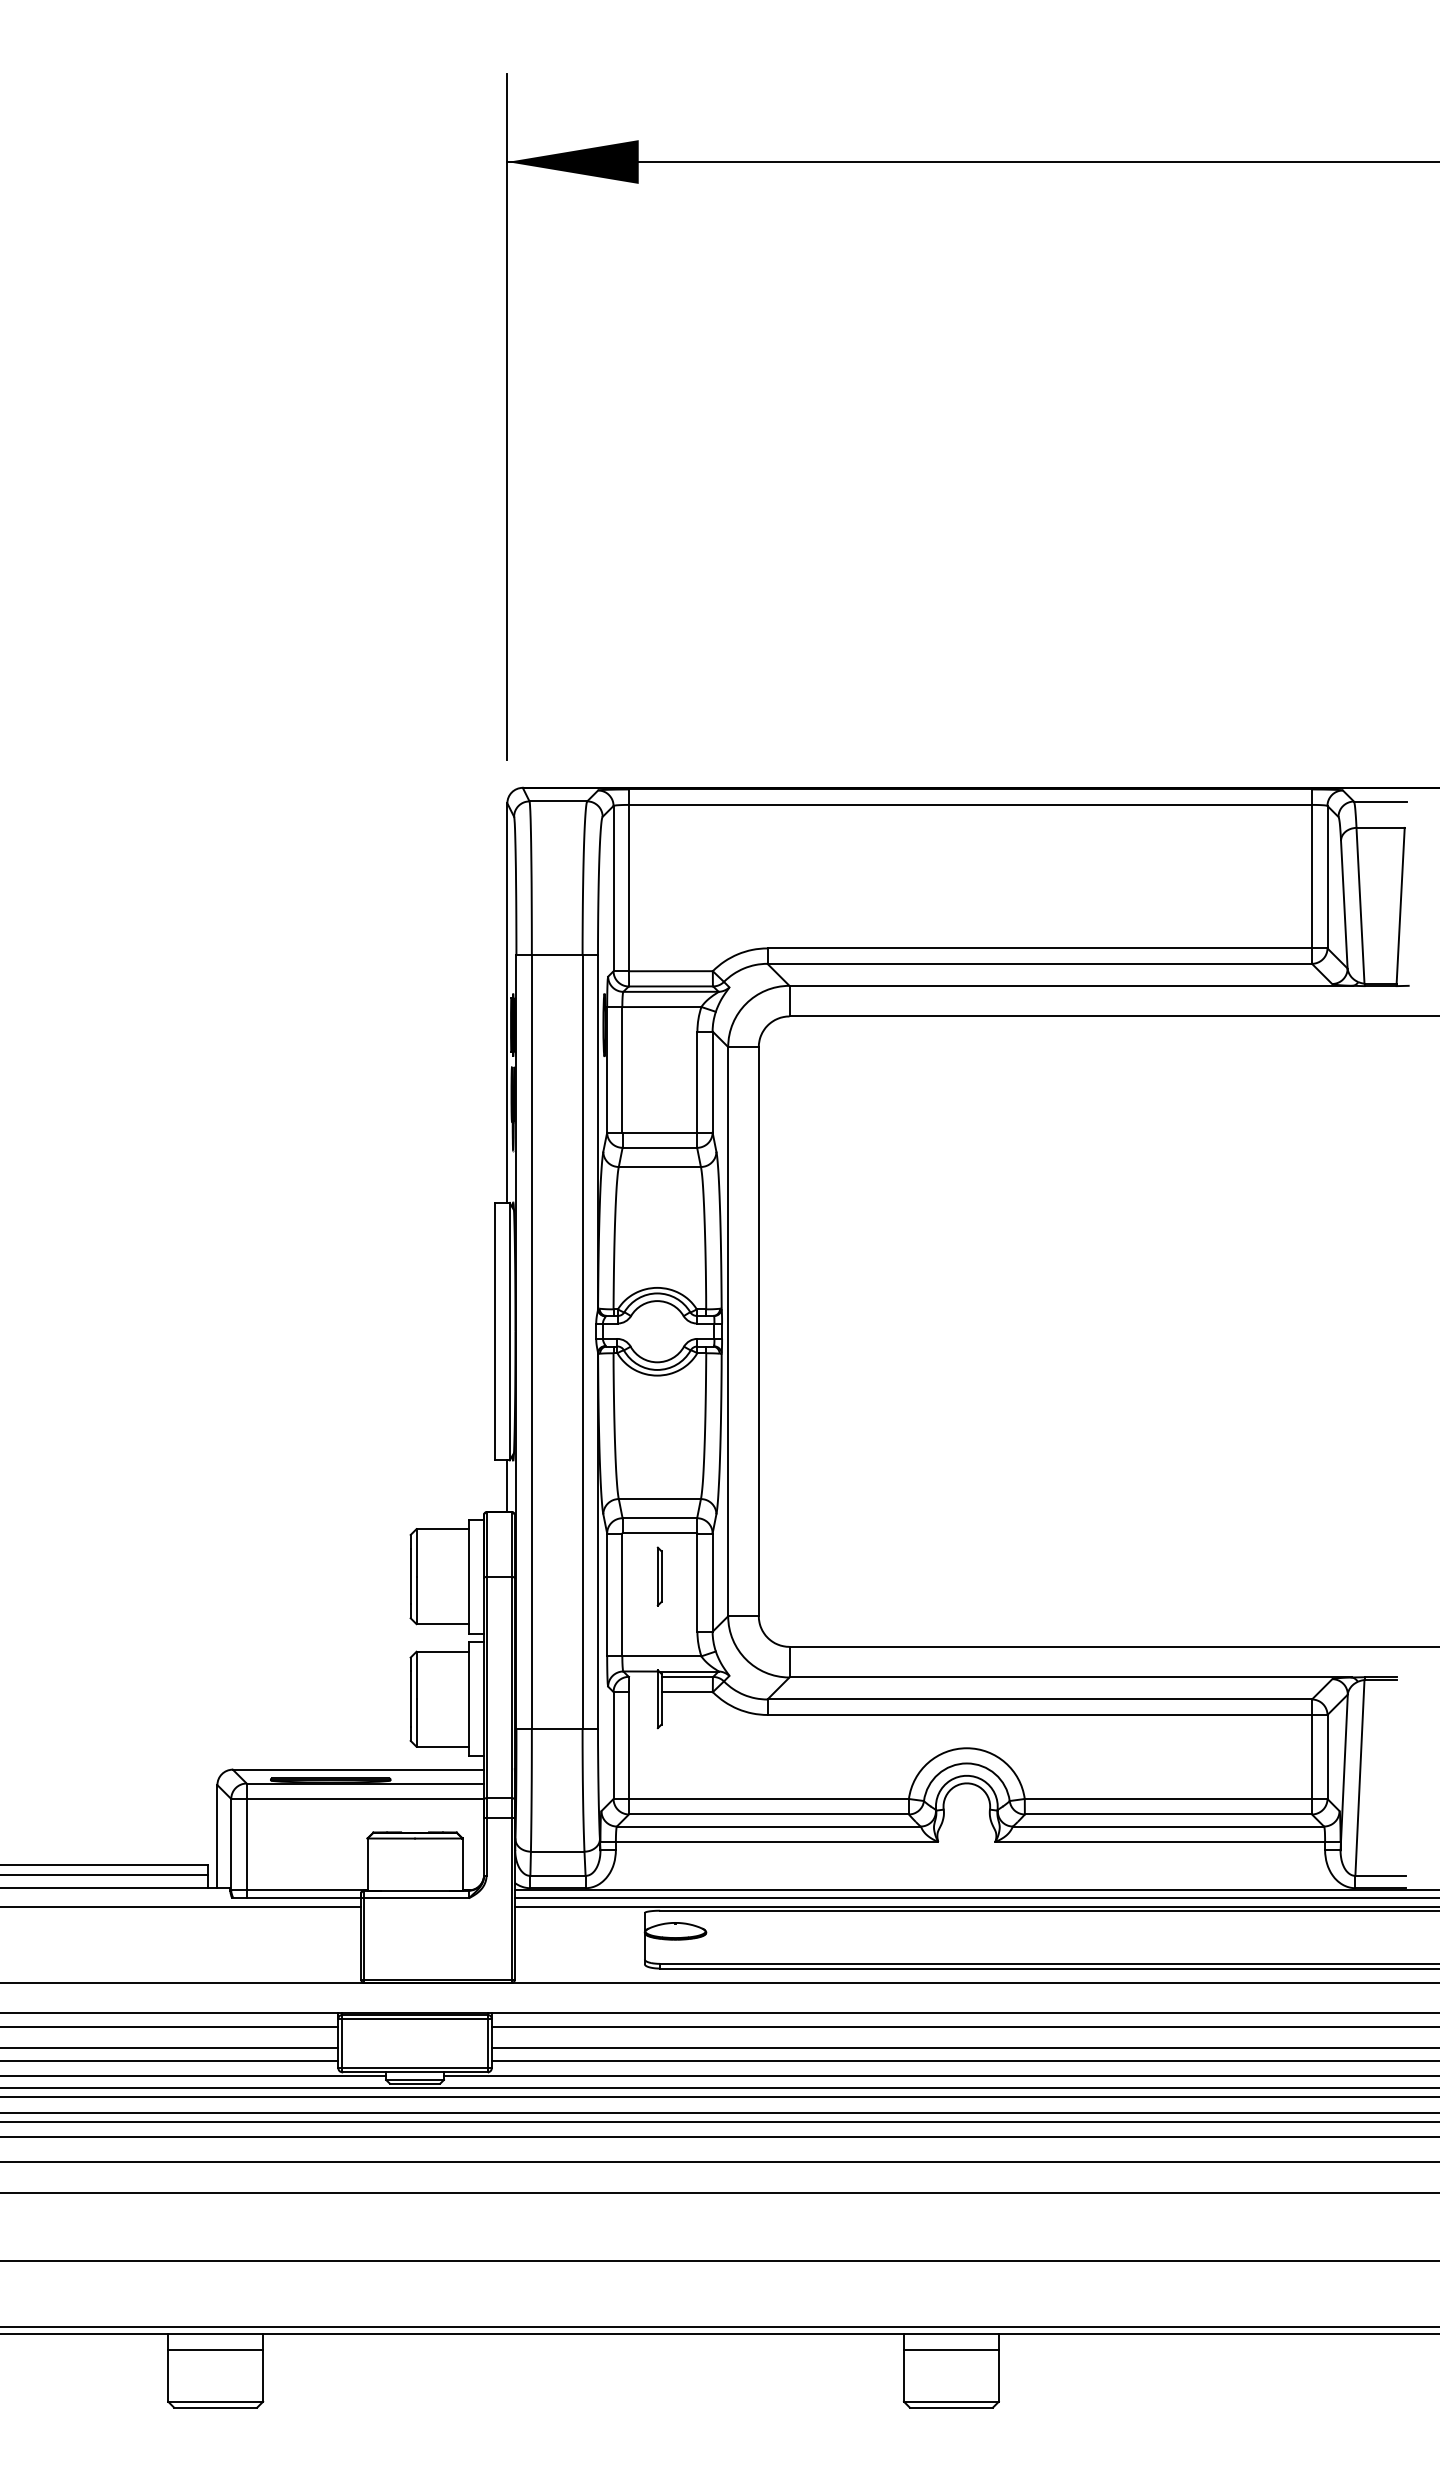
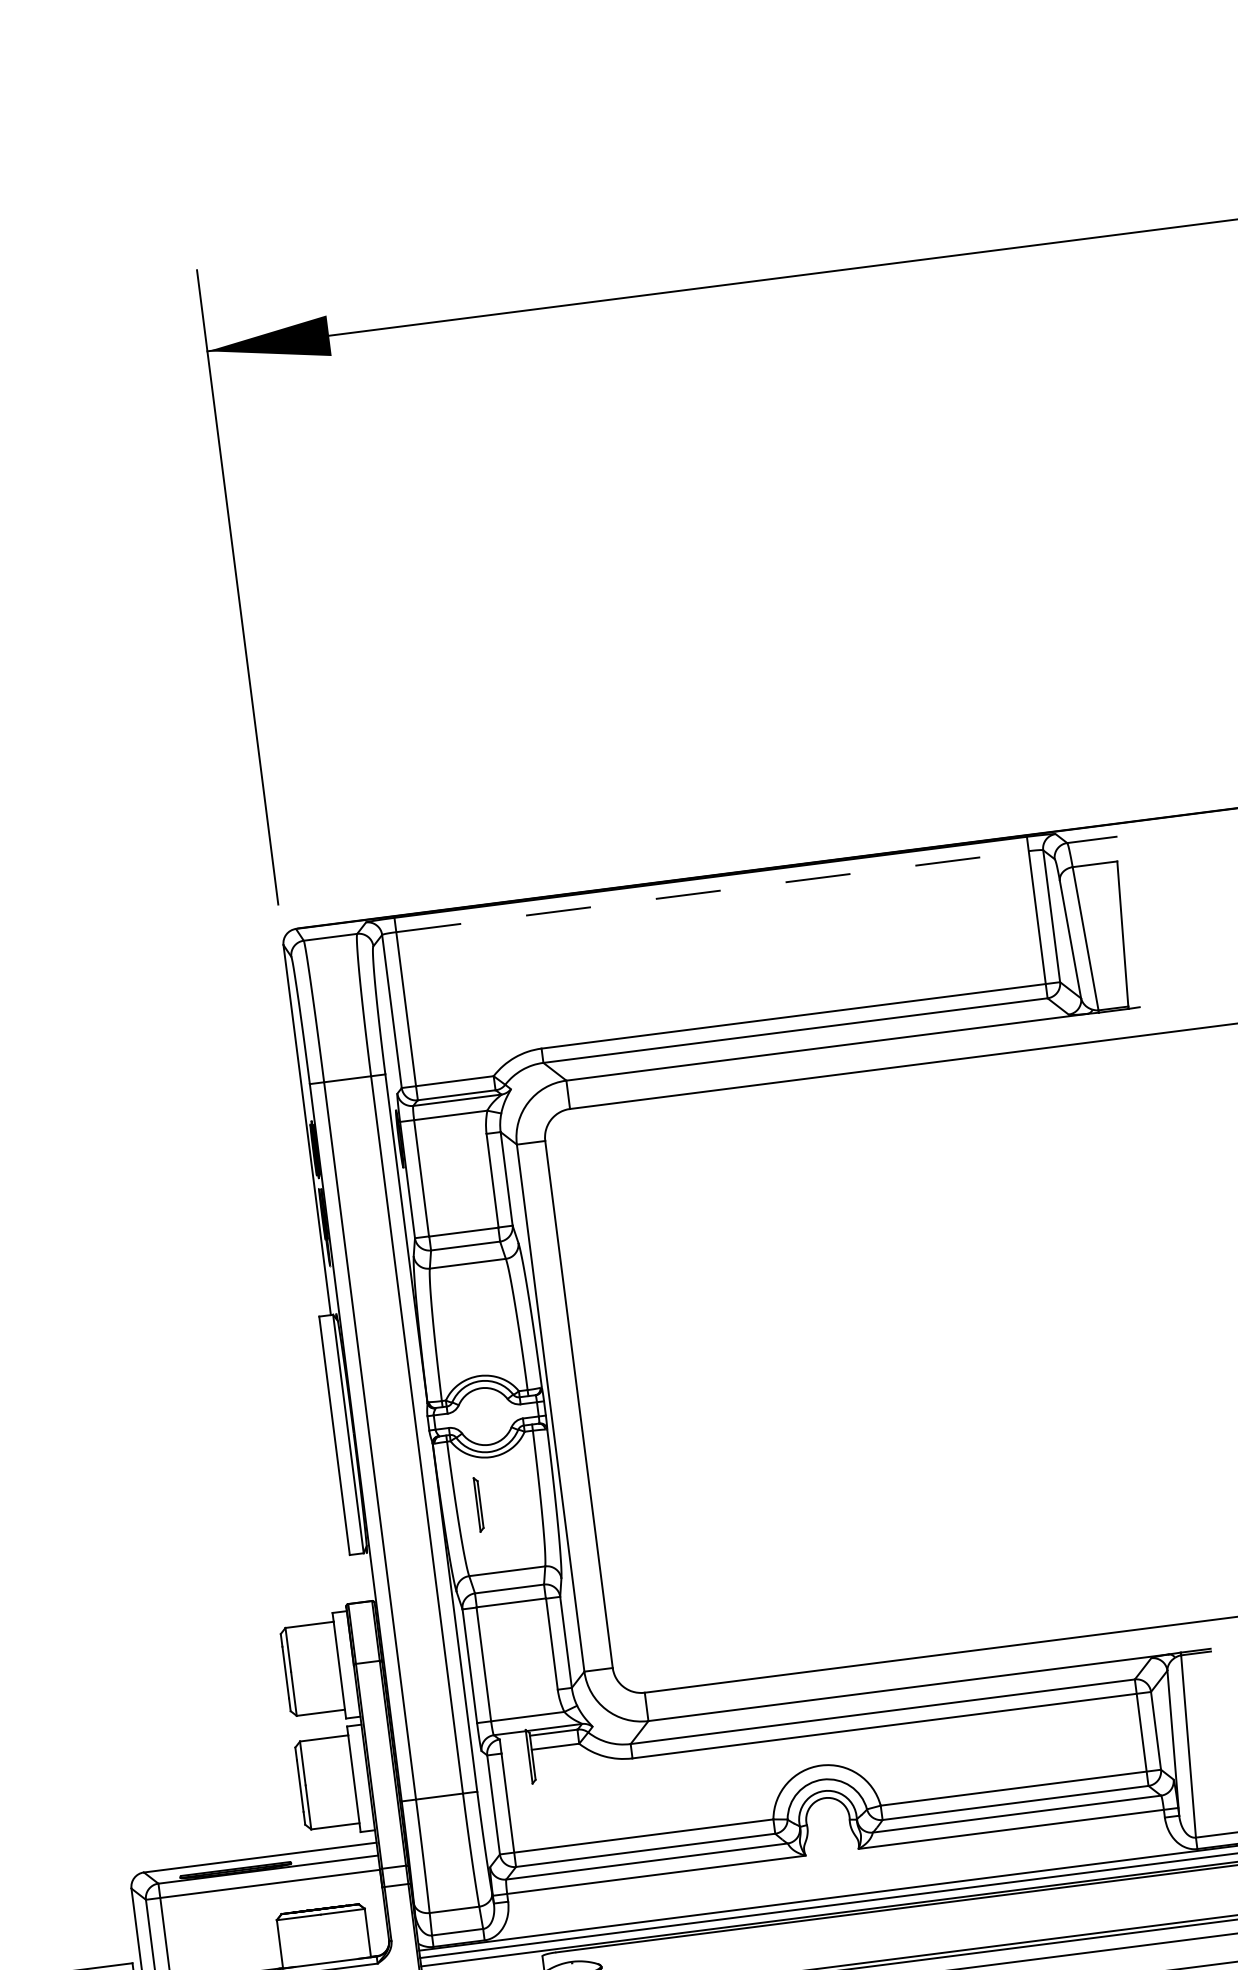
line: (970, 804) -> (712, 891), solid -> dashed
line: (507, 1486) -> (364, 1577), removed
part: (659, 1576) -> (478, 1504), moved

